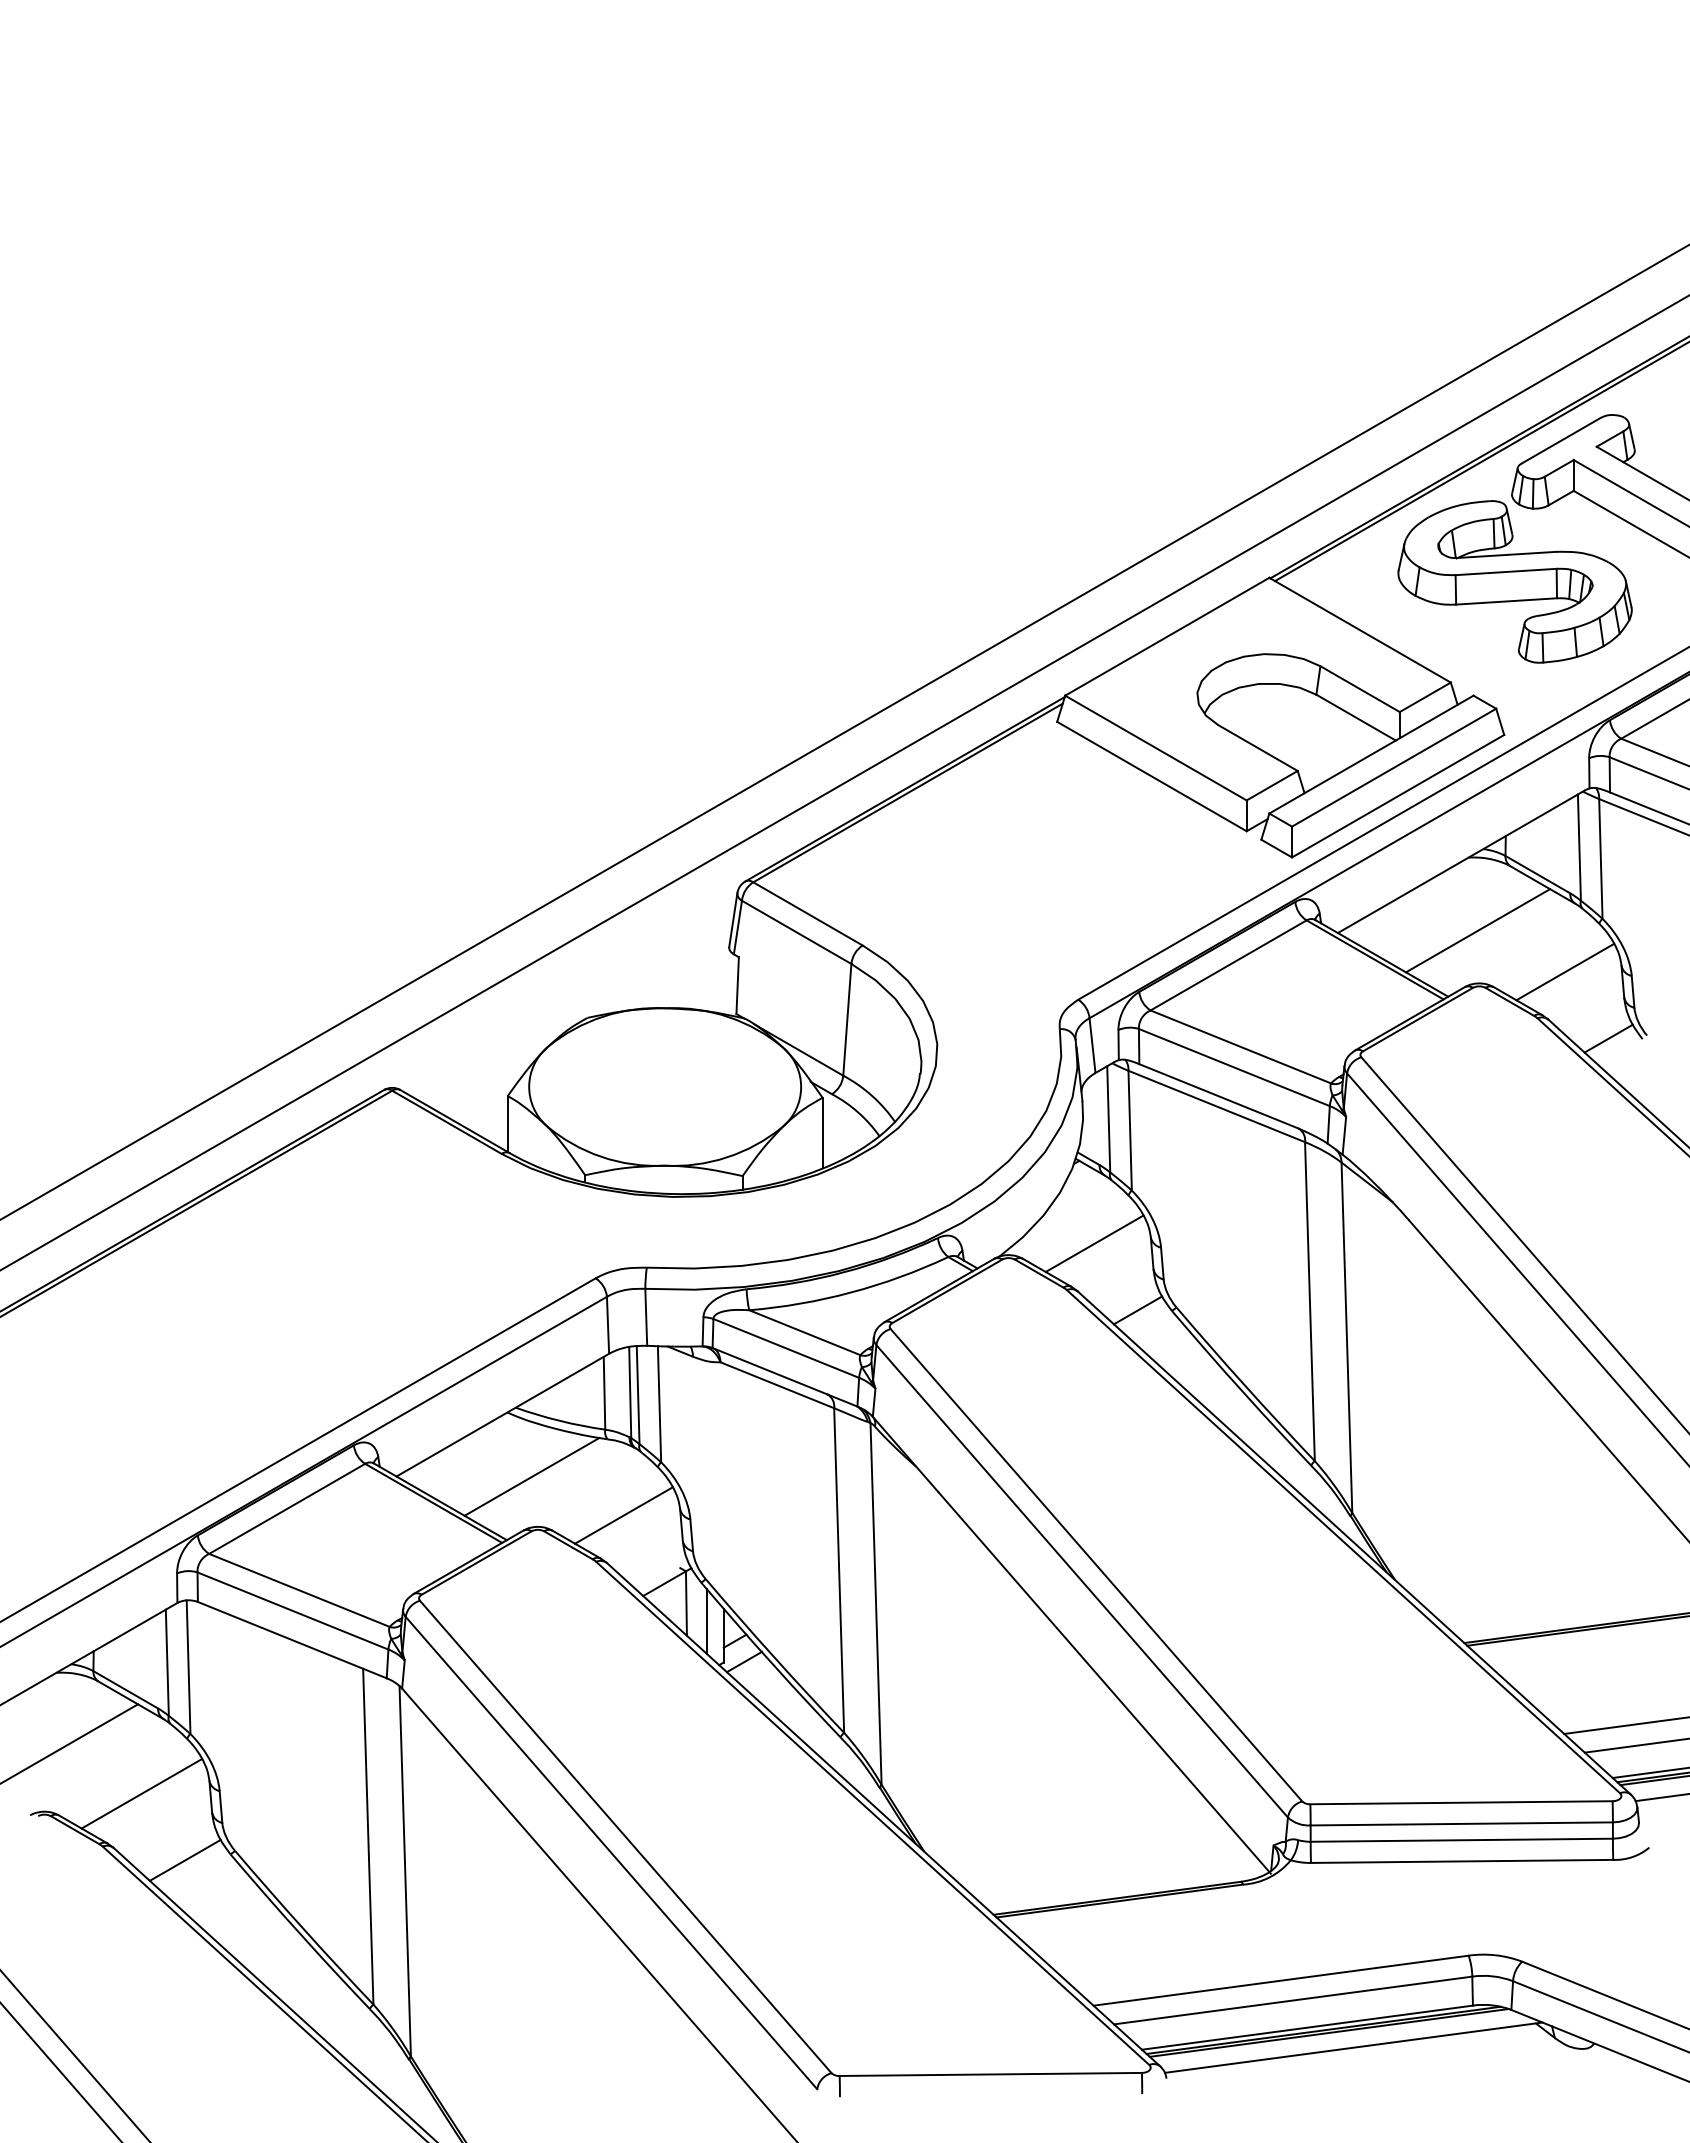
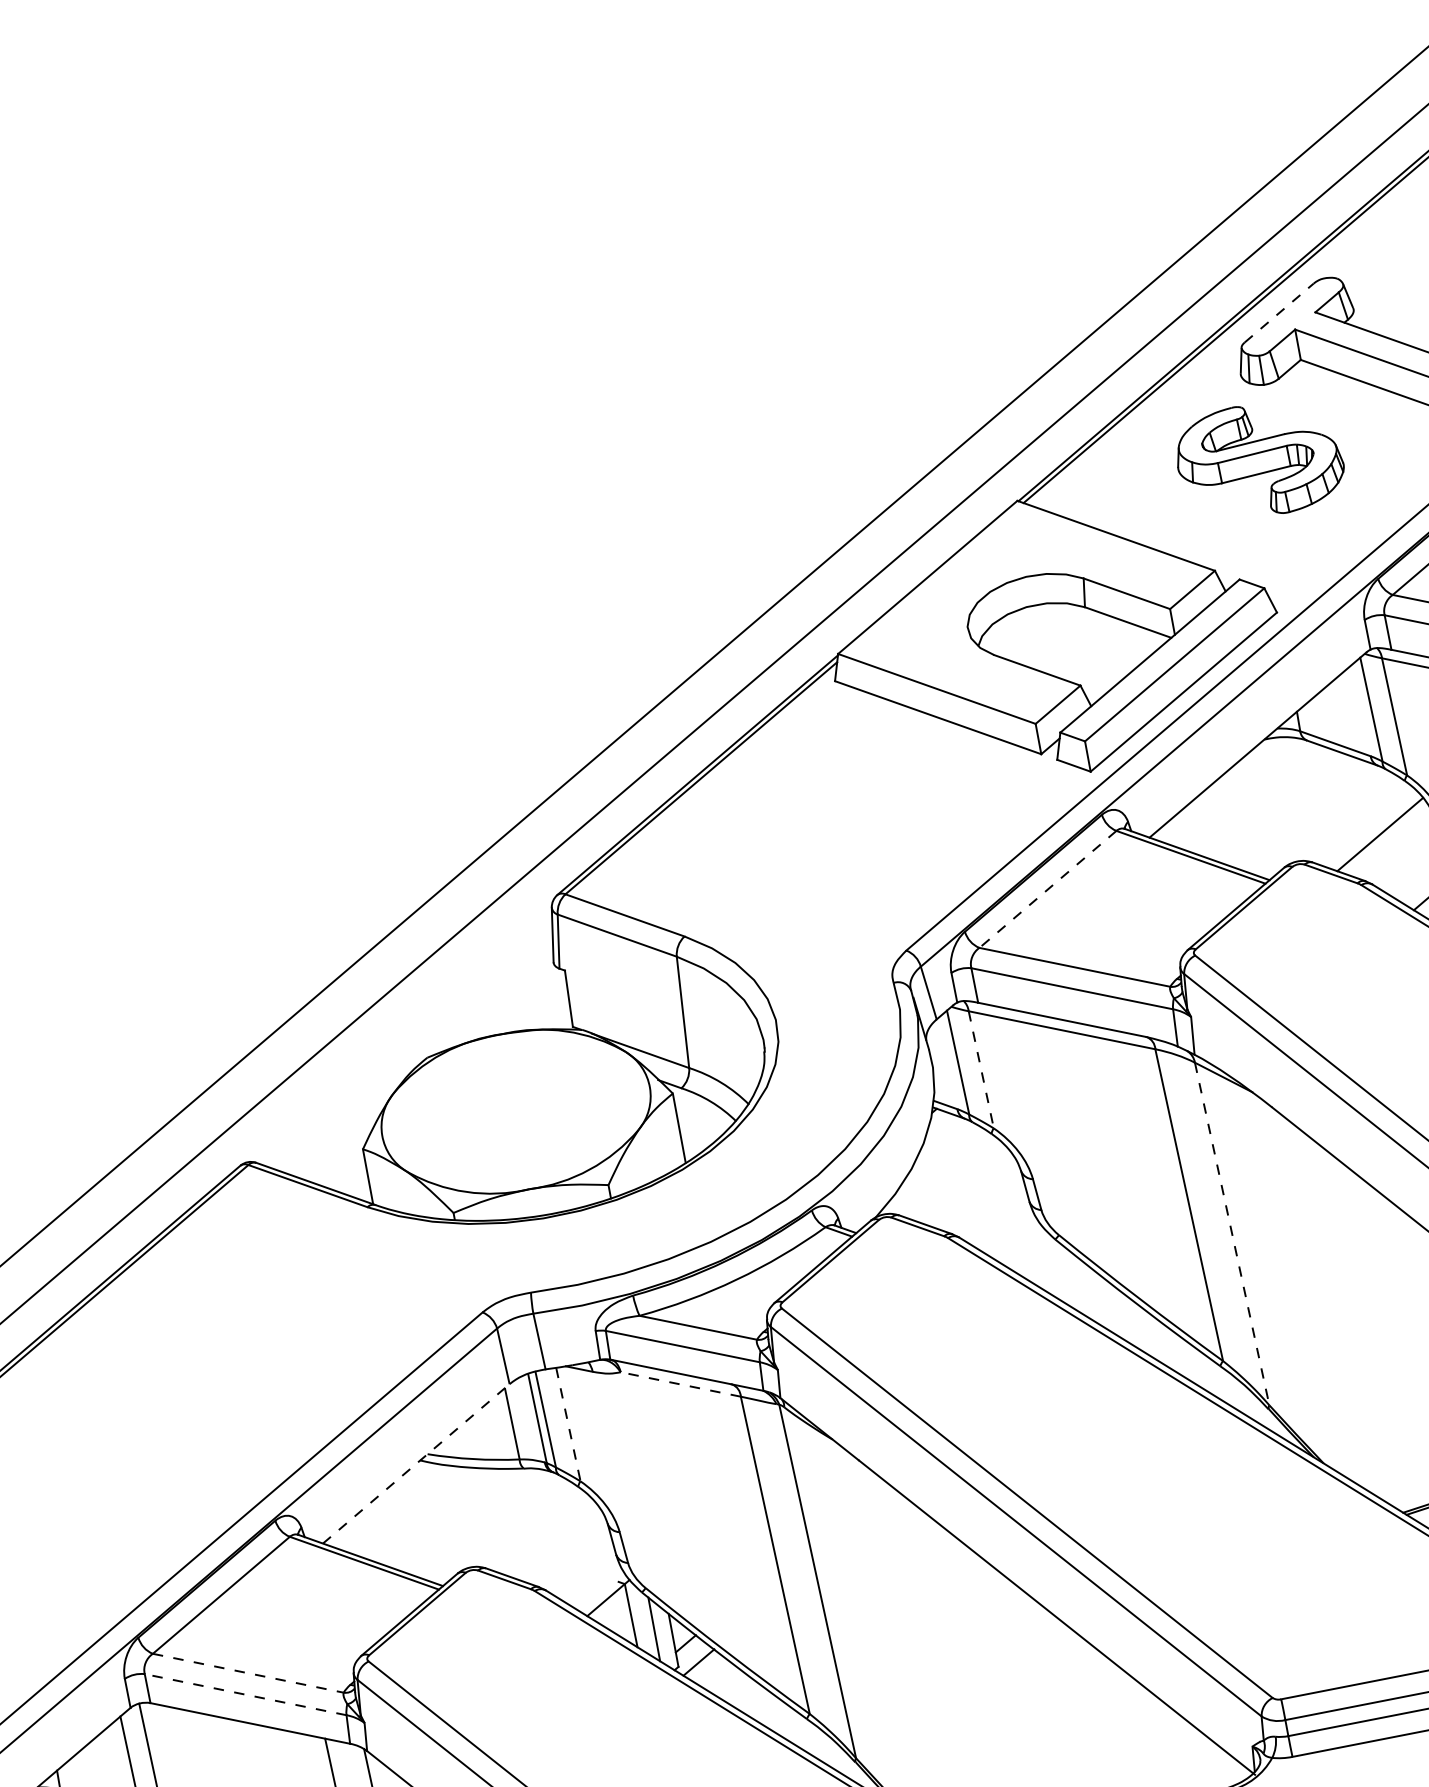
line: (1561, 440) -> (1279, 312), solid -> dashed
part: (1514, 581) -> (1259, 459), size x0.7
line: (1478, 930) -> (1287, 809), removed
line: (1228, 965) -> (1047, 889), solid -> dashed
line: (1130, 1130) -> (981, 1069), solid -> dashed
line: (1094, 1243) -> (966, 1187), removed
line: (1137, 1310) -> (1021, 1245), removed
line: (1346, 1338) -> (1231, 1234), solid -> dashed
line: (776, 1385) -> (679, 1384), solid -> dashed
line: (659, 1404) -> (568, 1424), solid -> dashed
line: (502, 1415) -> (416, 1464), solid -> dashed
line: (531, 1476) -> (455, 1518), removed
line: (623, 1515) -> (553, 1540), removed
line: (299, 1590) -> (248, 1673), solid -> dashed
line: (292, 1611) -> (245, 1695), solid -> dashed

